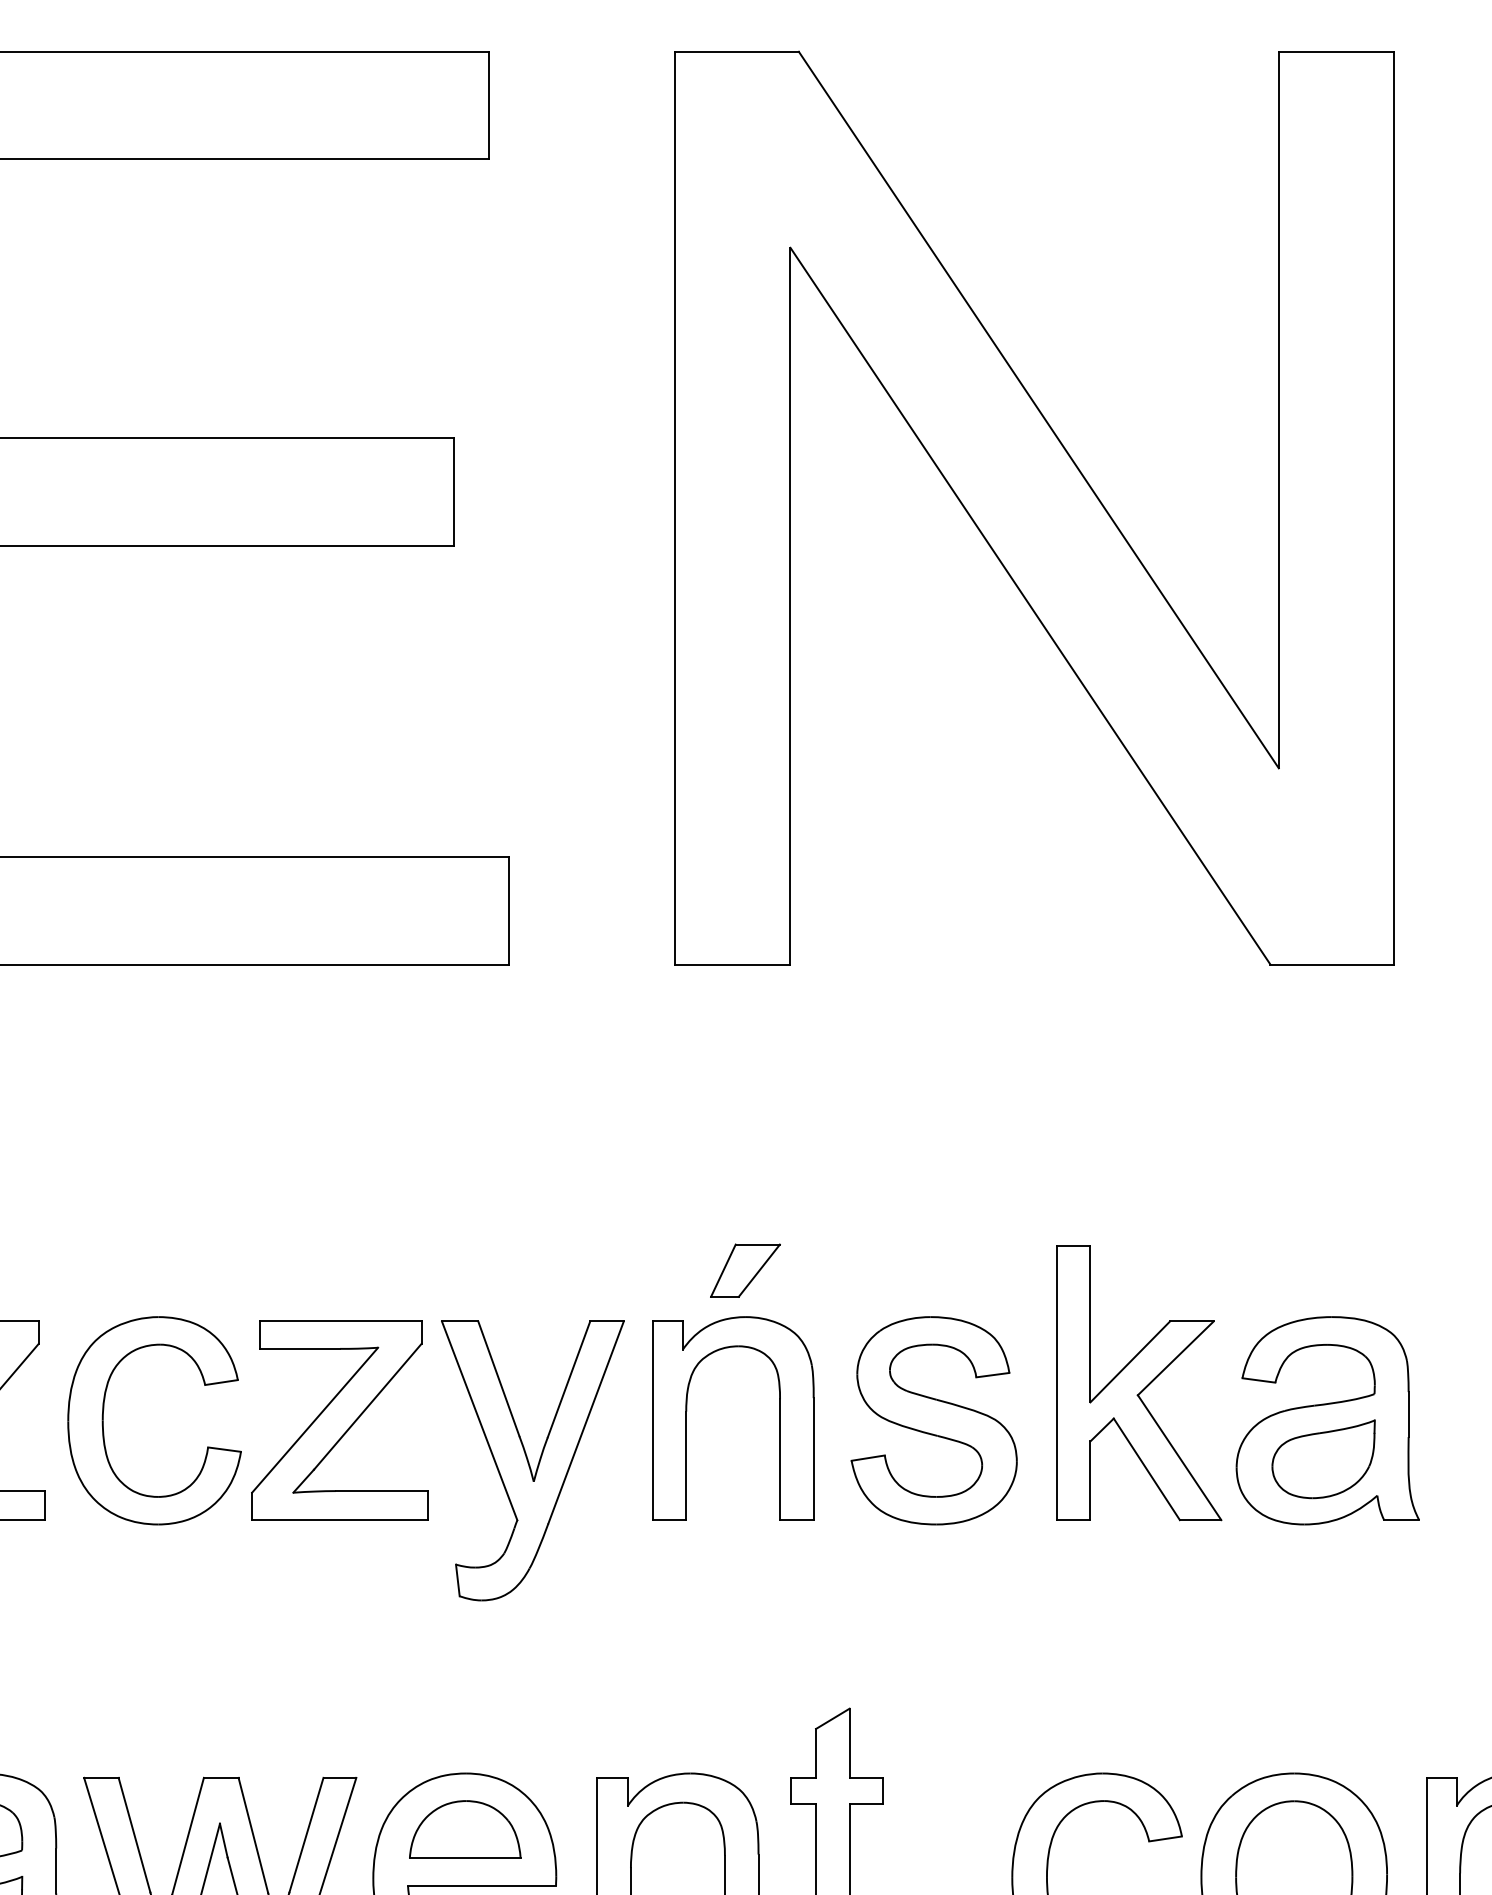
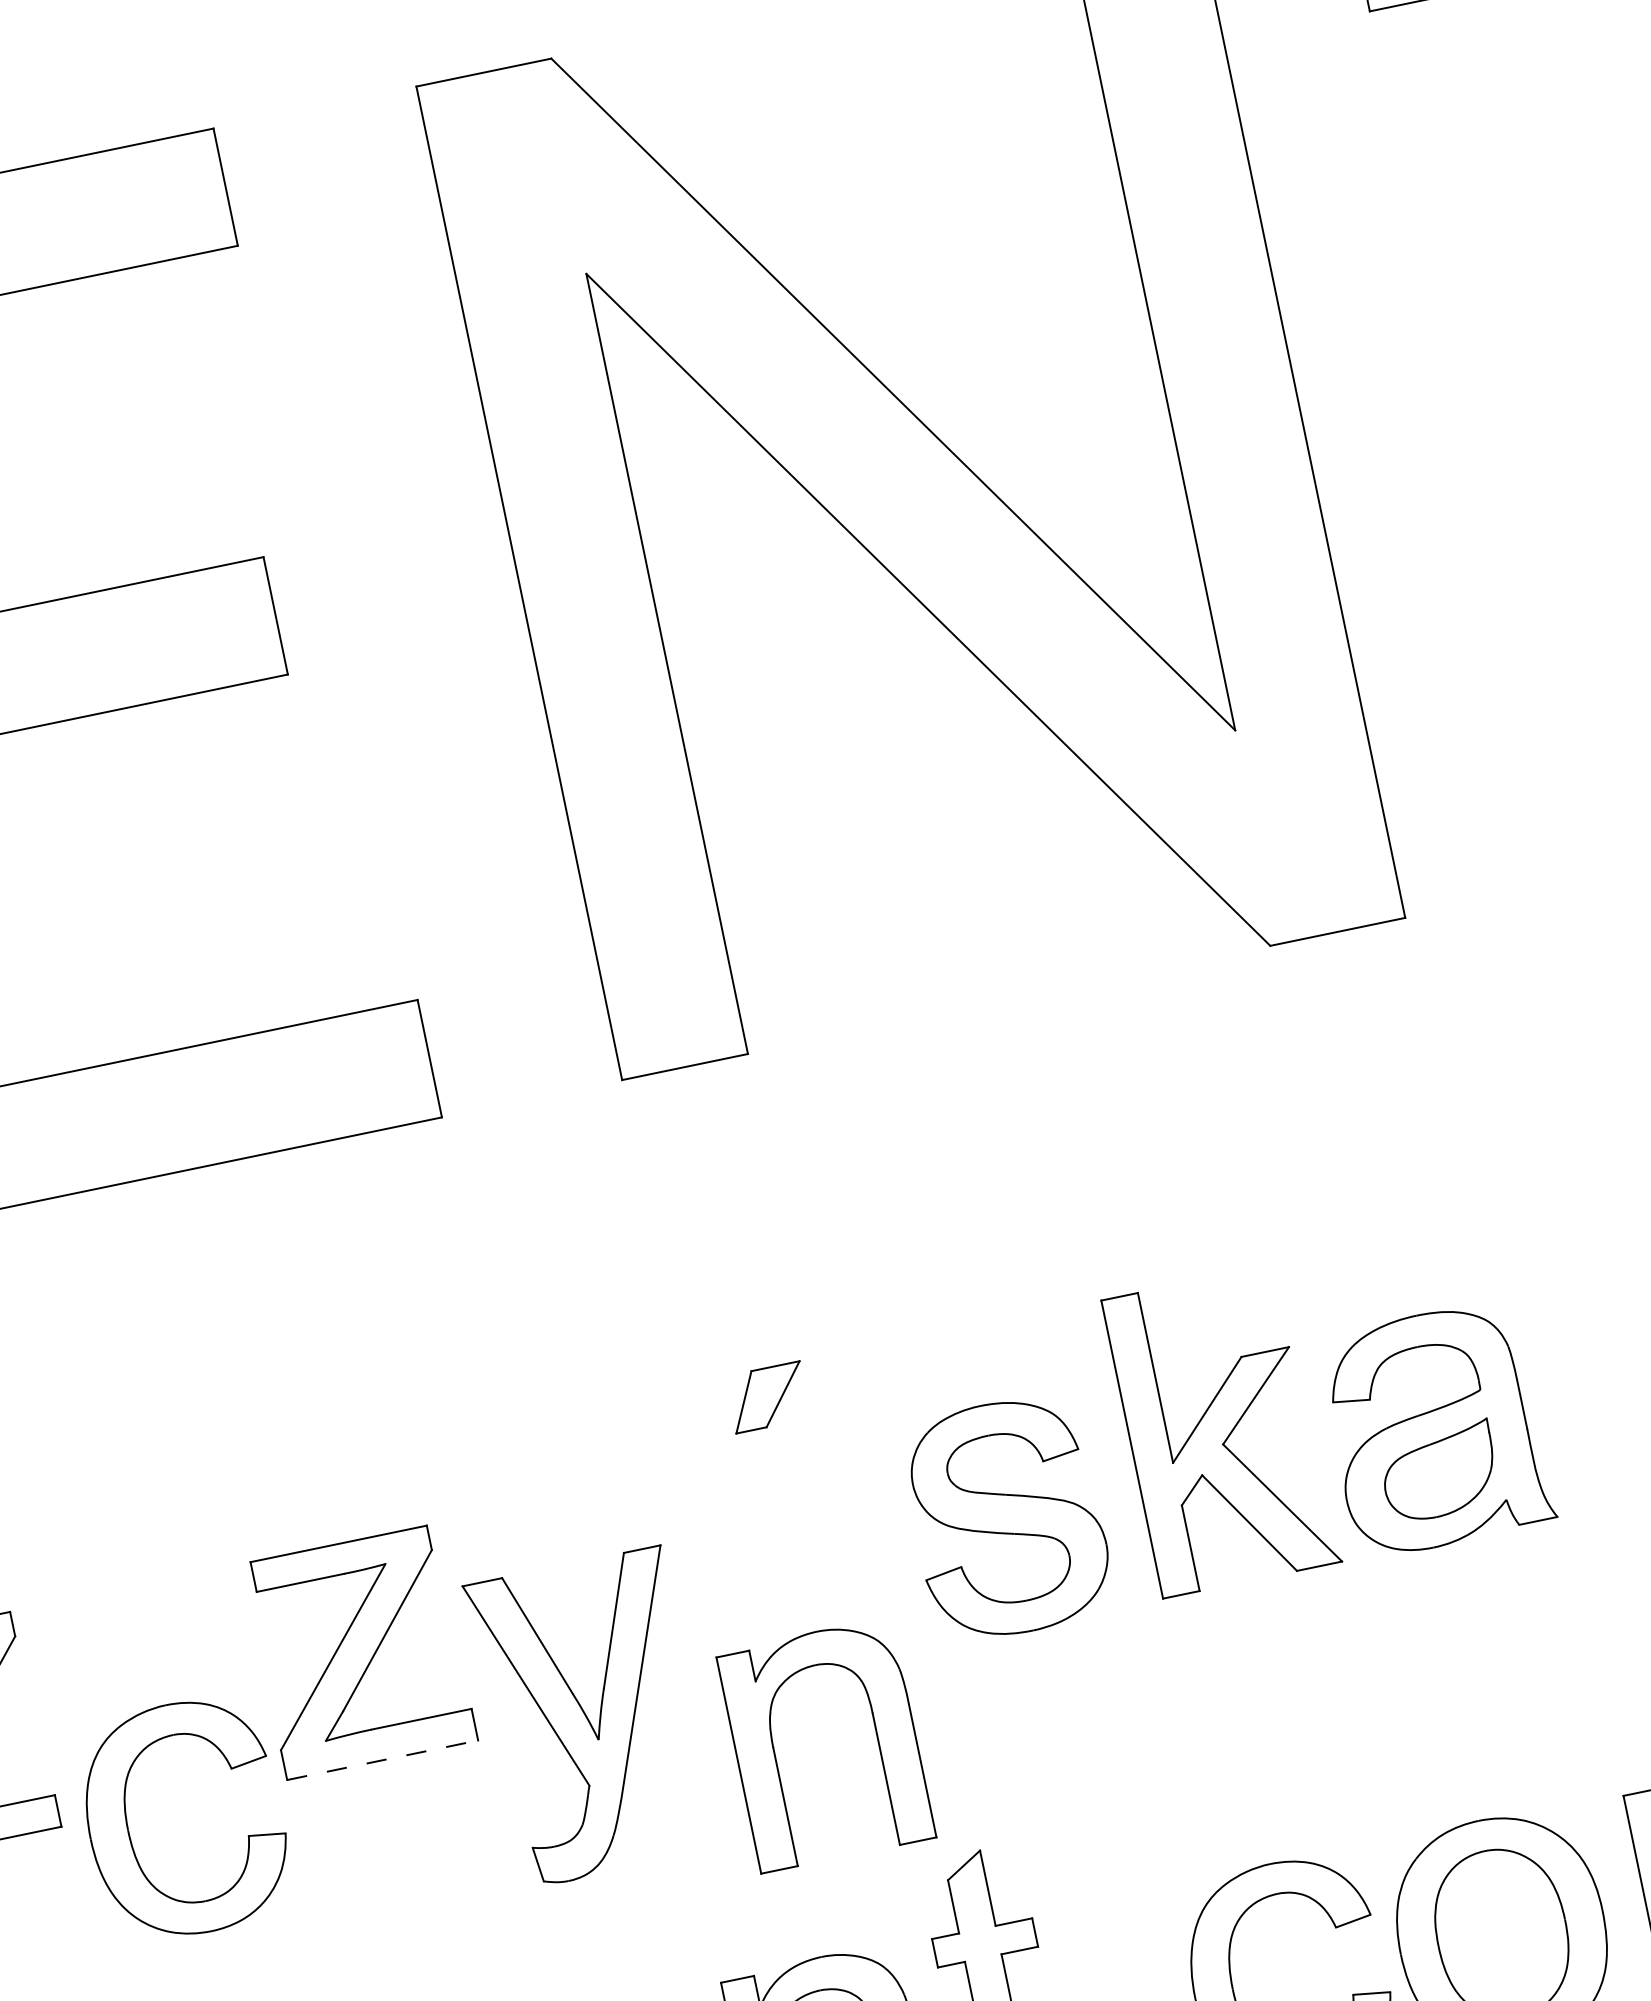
part: (779, 1418) -> (876, 1734), moved
part: (103, 1420) -> (128, 1830), moved
part: (532, 1460) -> (592, 1717), moved
line: (339, 1520) -> (382, 1760), solid -> dashed

